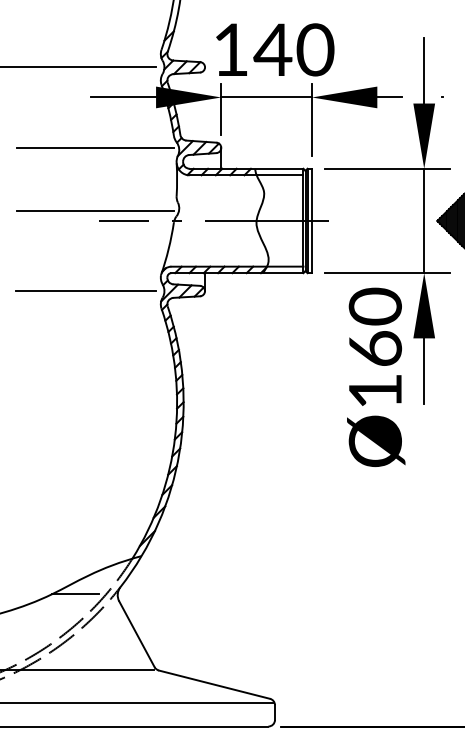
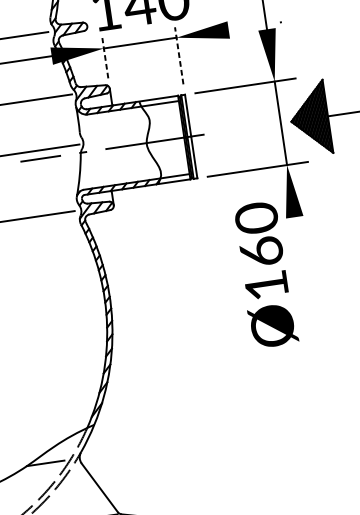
line: (389, 97) -> (238, 28), removed
line: (221, 109) -> (105, 58), solid -> dashed
line: (312, 120) -> (179, 56), solid -> dashed
line: (424, 370) -> (298, 242), removed
text: (376, 376) -> (265, 273), moved

